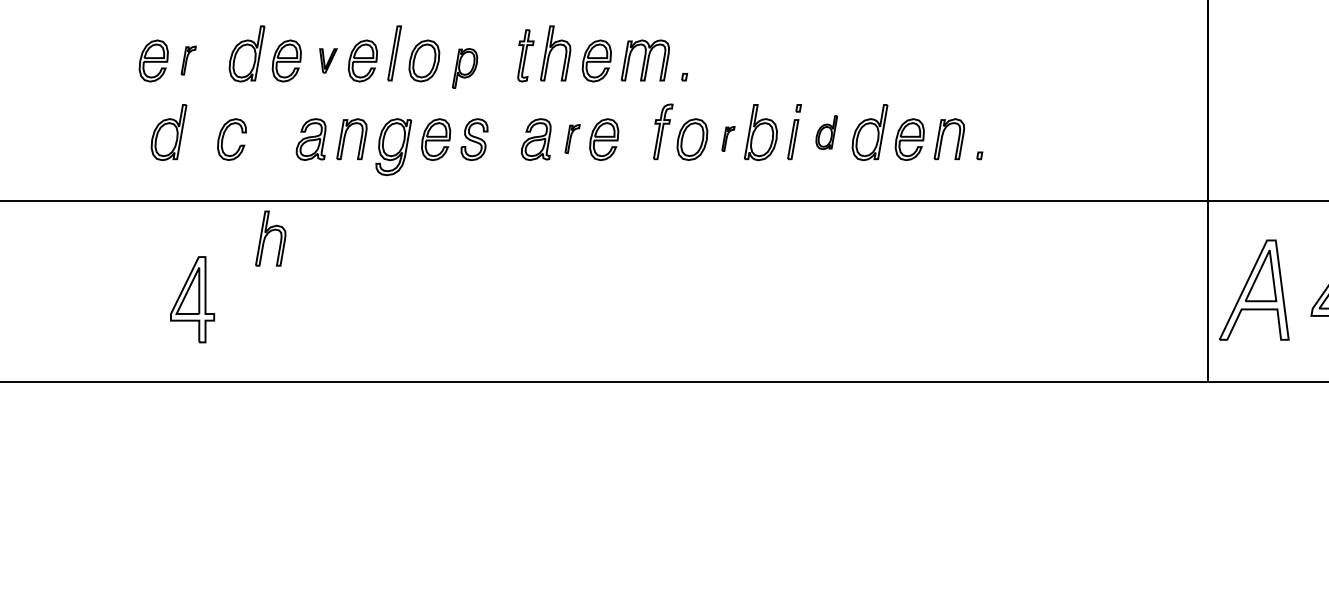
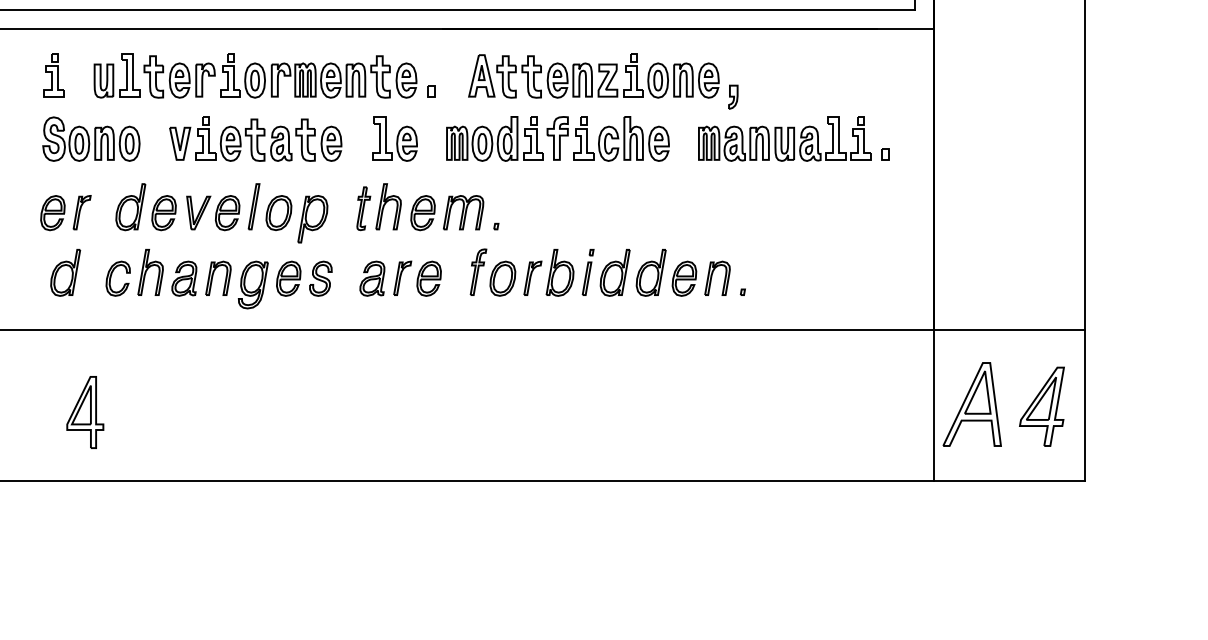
part: (188, 60) -> (81, 212), size x1.43
part: (328, 60) -> (198, 212), size x1.67
part: (464, 68) -> (312, 219), size x1.43
part: (826, 132) -> (614, 272), size x1.67
part: (572, 138) -> (402, 277), size x1.43
part: (727, 138) -> (532, 277), size x1.67
part: (270, 238) -> (150, 272), moved

